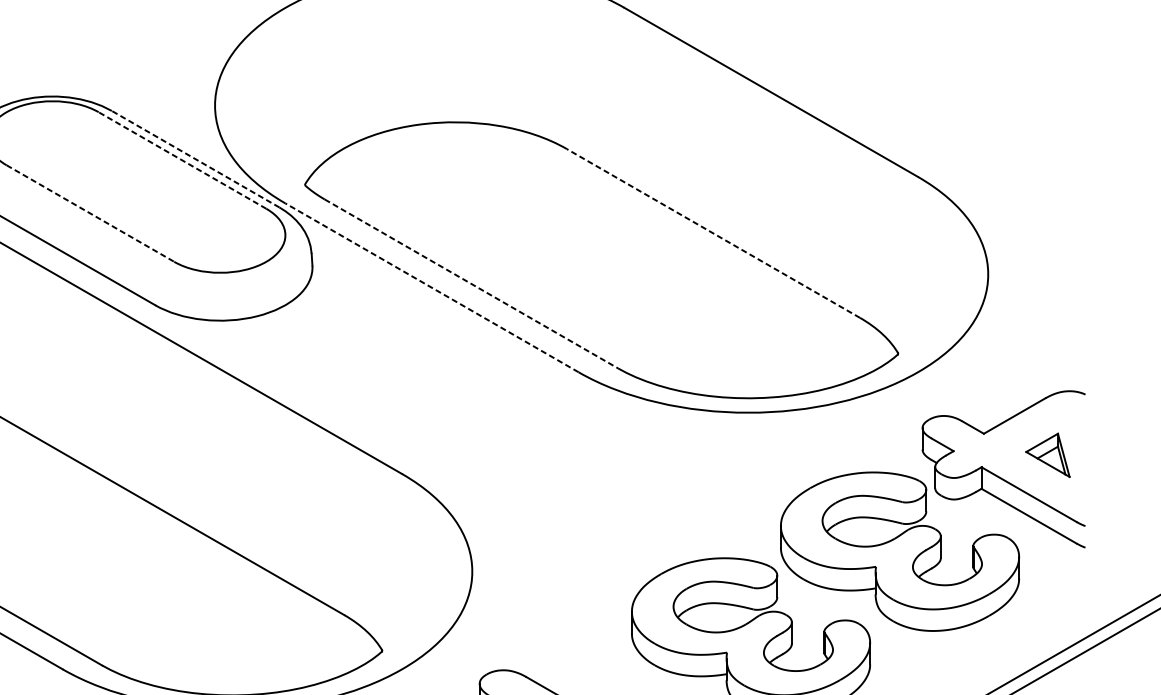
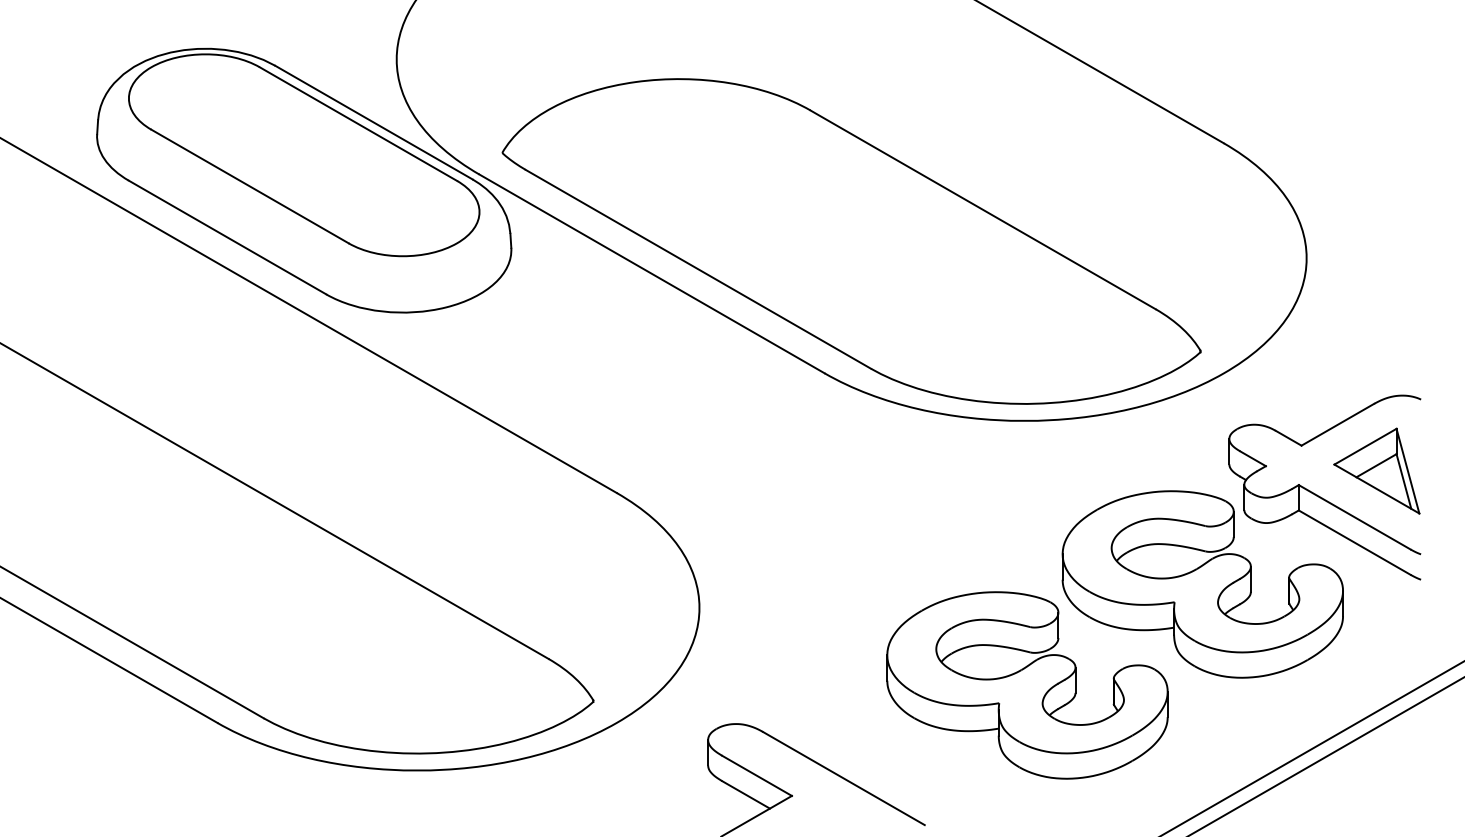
line: (195, 159) -> (373, 122), dashed -> solid
line: (182, 160) -> (358, 124), dashed -> solid
line: (90, 213) -> (250, 186), dashed -> solid
line: (712, 233) -> (982, 209), dashed -> solid
line: (471, 284) -> (698, 269), dashed -> solid
line: (431, 287) -> (651, 273), dashed -> solid
part: (1047, 454) -> (1376, 470), size x1.67

